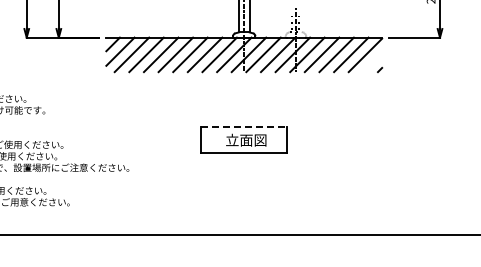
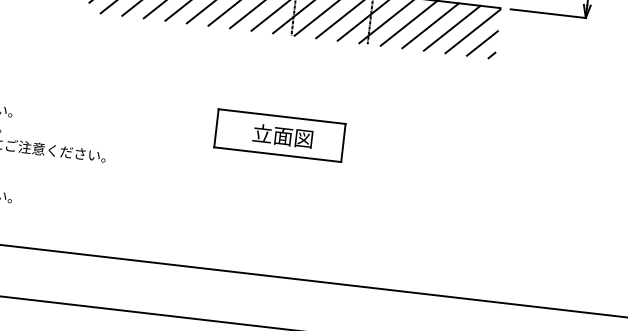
line: (372, 62) -> (482, 43), added
line: (244, 127) -> (282, 117), dashed -> solid

